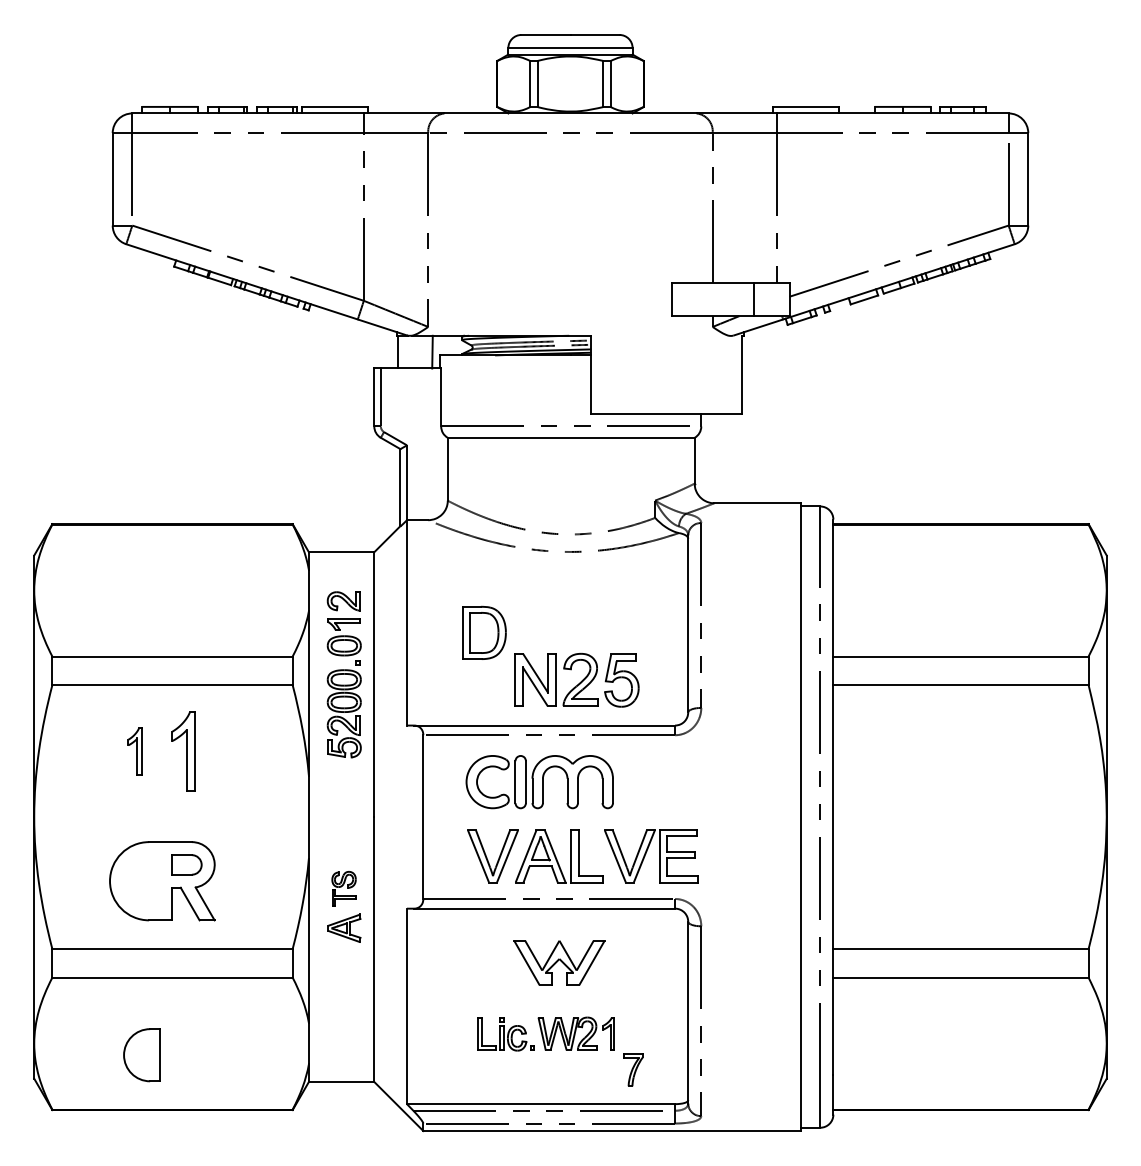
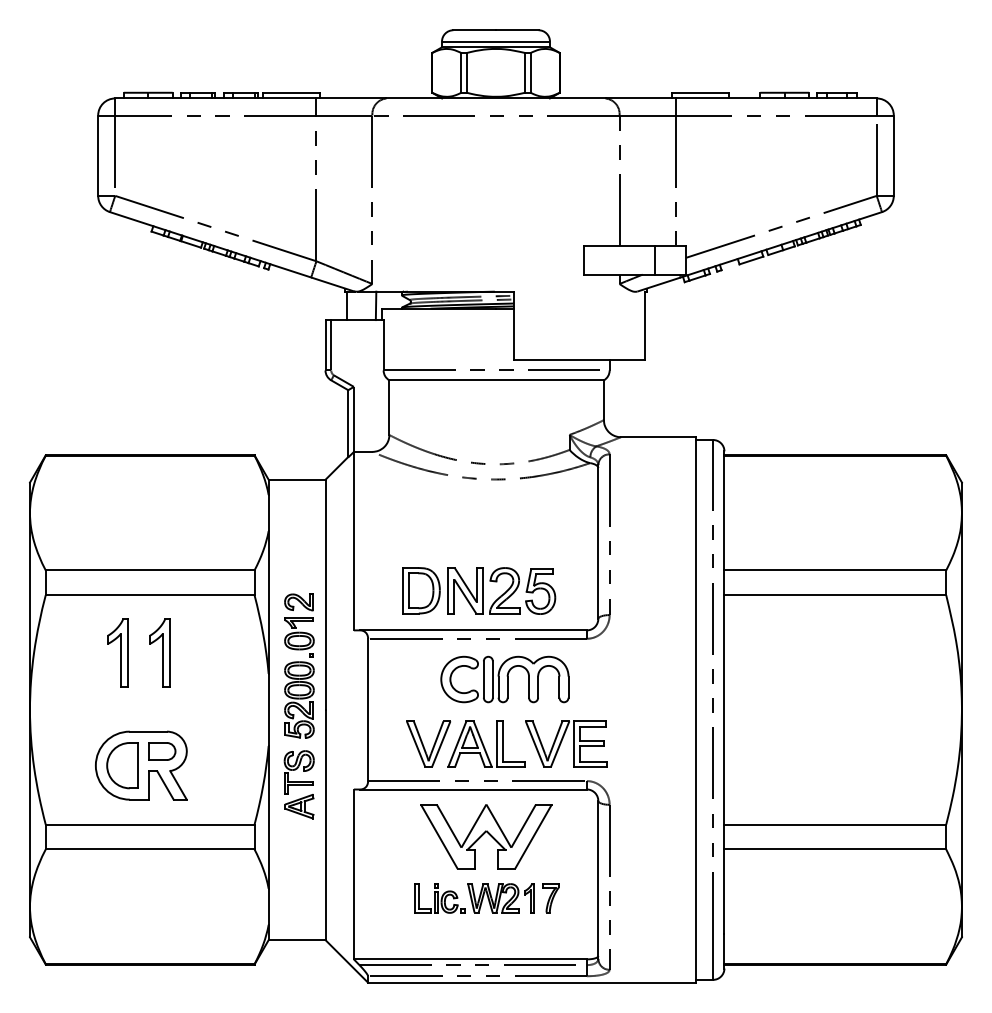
part: (484, 632) -> (421, 590), moved
part: (343, 674) -> (298, 665), moved
part: (135, 751) -> (117, 652), size x1.67
part: (539, 782) -> (504, 679), moved
part: (343, 888) -> (298, 771), size x1.43
part: (559, 962) -> (486, 836), size x1.67
part: (141, 1055) -> (122, 765), moved
part: (633, 1069) -> (550, 897), moved

